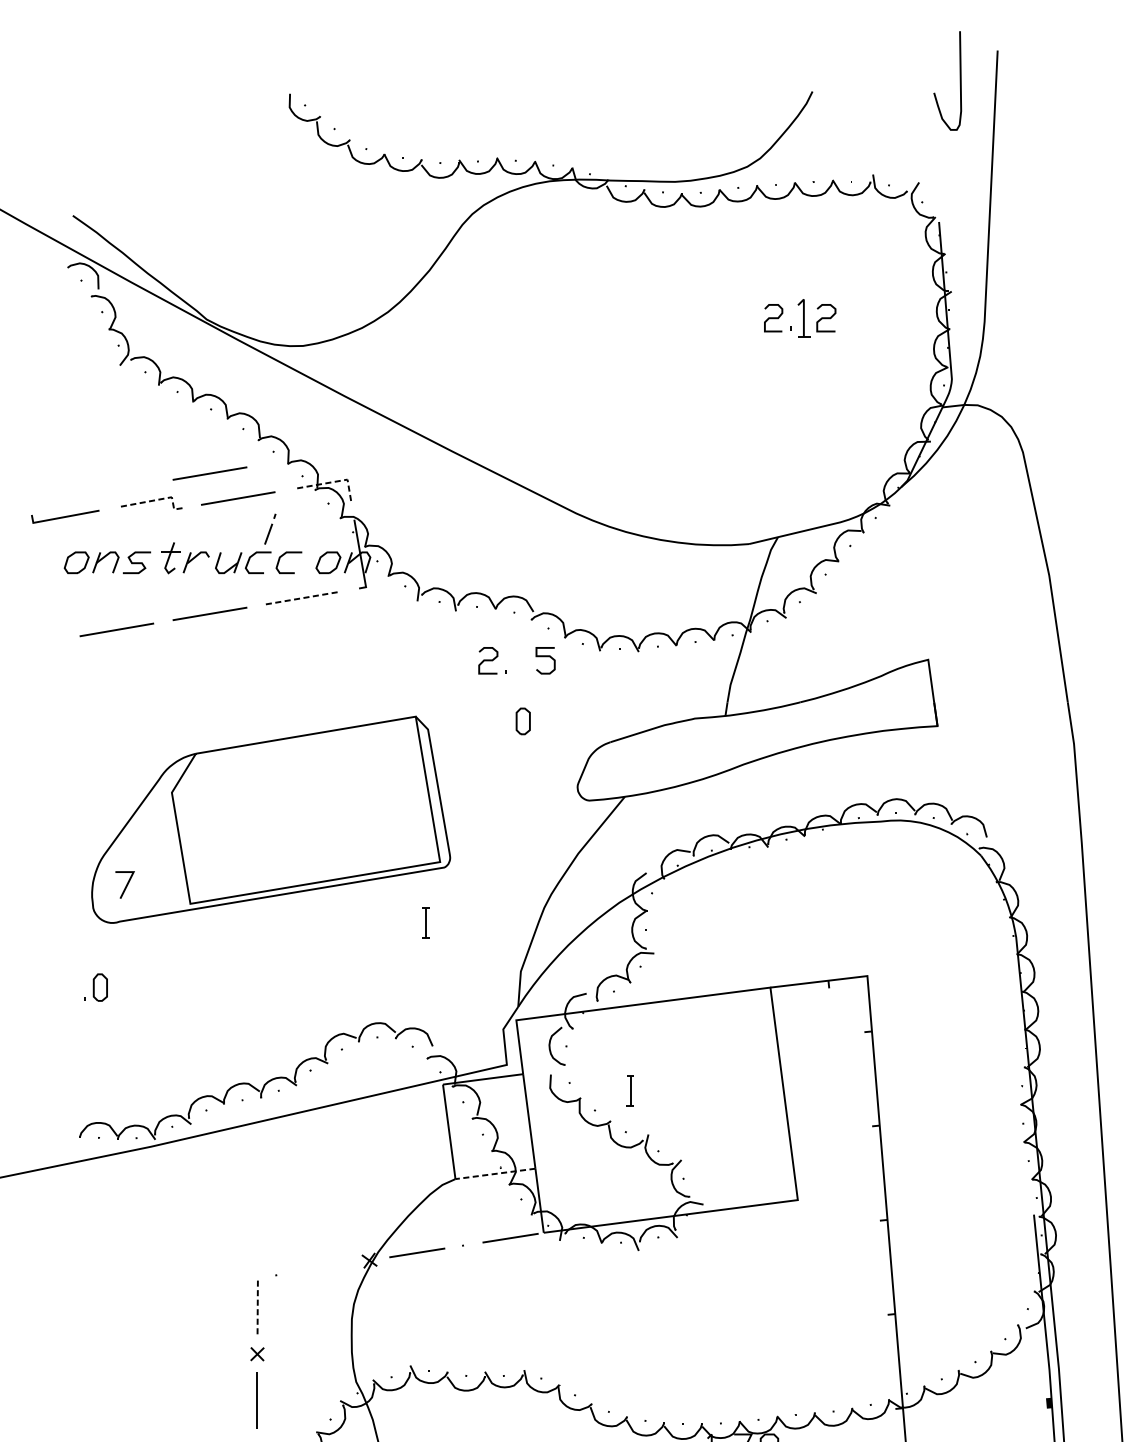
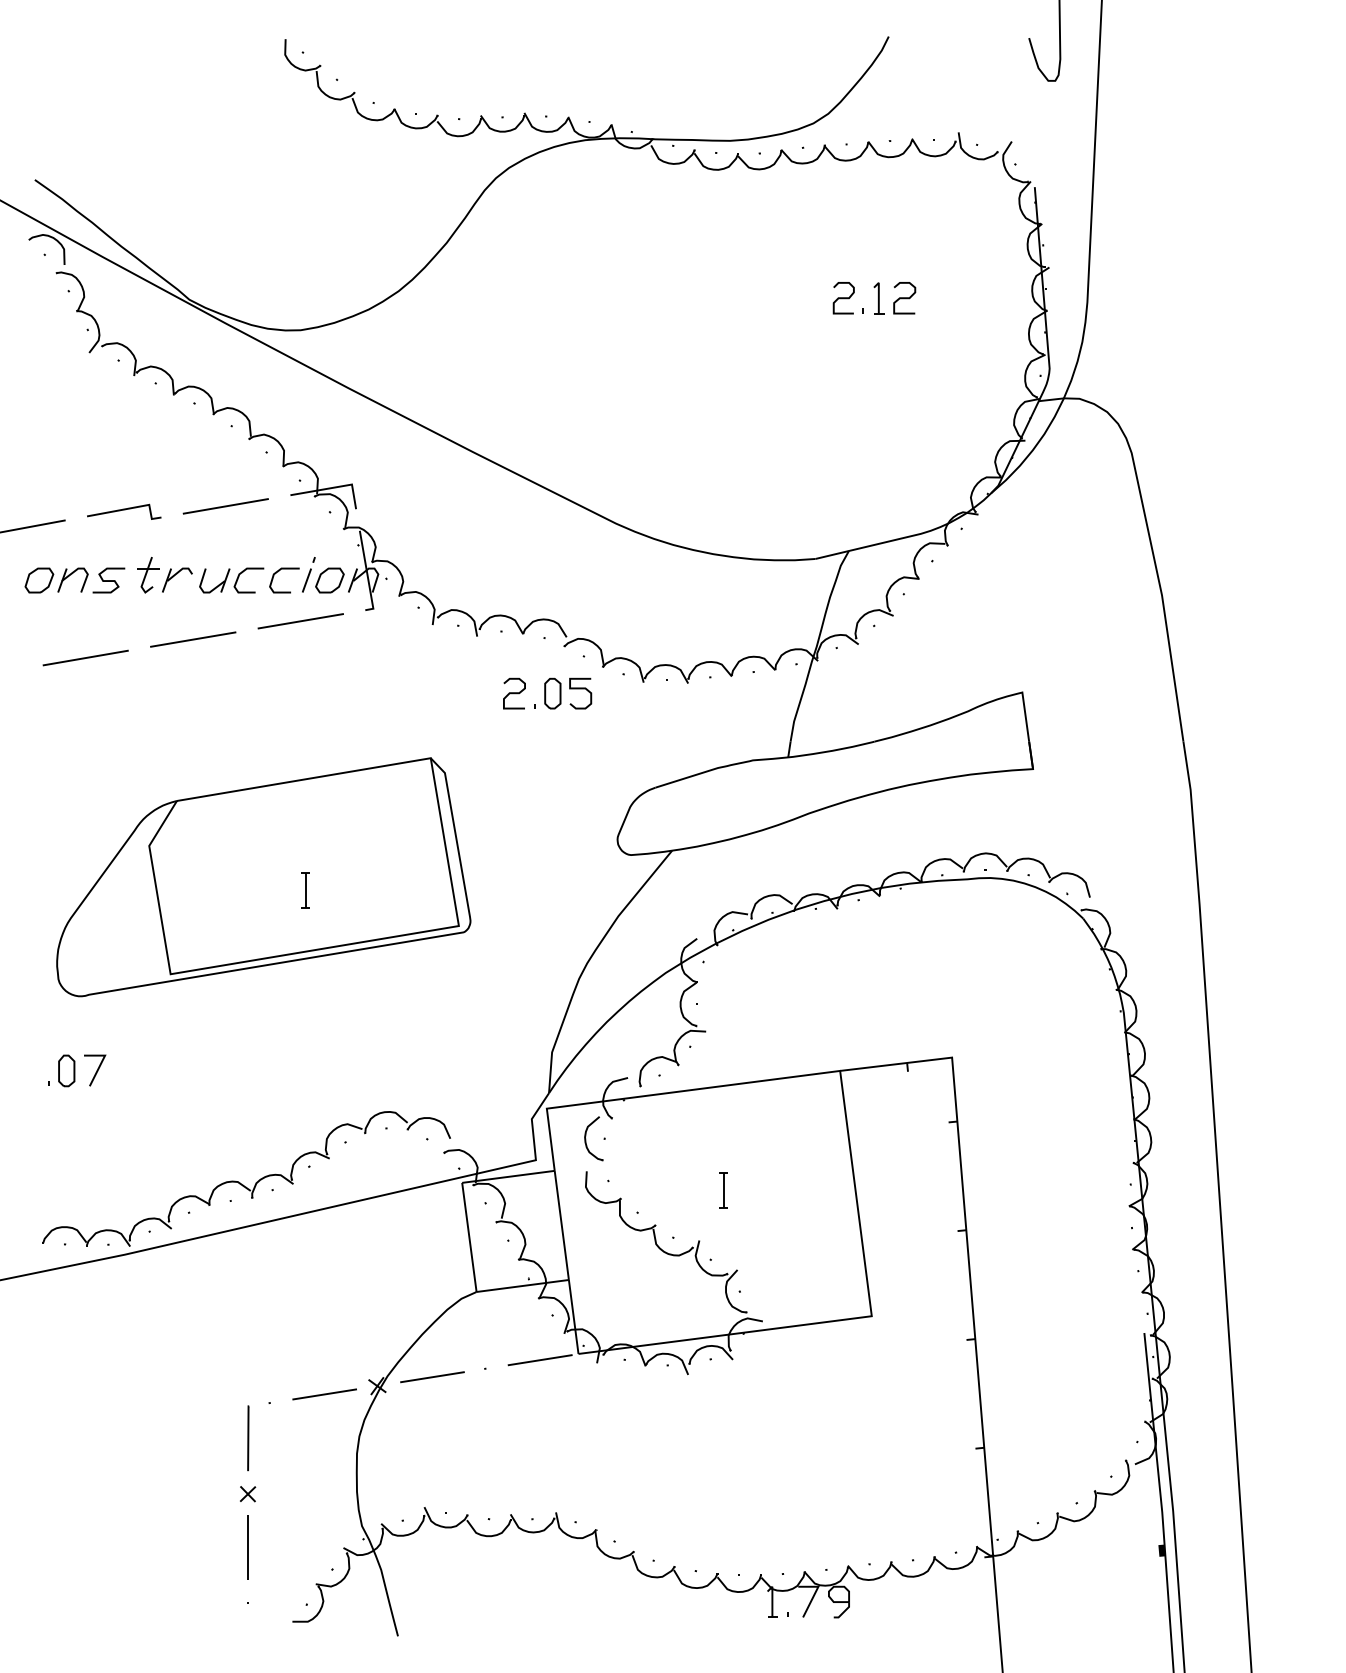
part: (803, 318) -> (878, 298), size x0.71
line: (210, 473) -> (193, 477), removed
line: (331, 482) -> (333, 487), dashed -> solid
line: (155, 500) -> (130, 508), dashed -> solid
line: (270, 528) -> (308, 574), moved
line: (302, 598) -> (300, 621), dashed -> solid
part: (522, 721) -> (552, 693), moved
line: (126, 885) -> (96, 1070), moved
part: (425, 923) -> (305, 890), moved
part: (630, 1091) -> (723, 1190), moved
line: (495, 1174) -> (522, 1286), dashed -> solid
line: (323, 1267) -> (324, 1394), added
line: (257, 1305) -> (248, 1437), dashed -> solid

